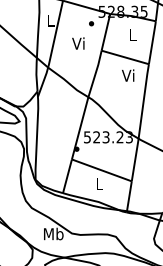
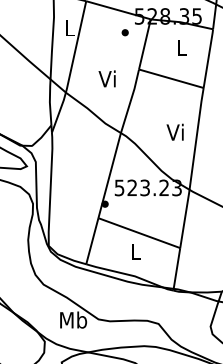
text: (78, 43) -> (107, 78), moved
text: (128, 75) -> (175, 132), moved

